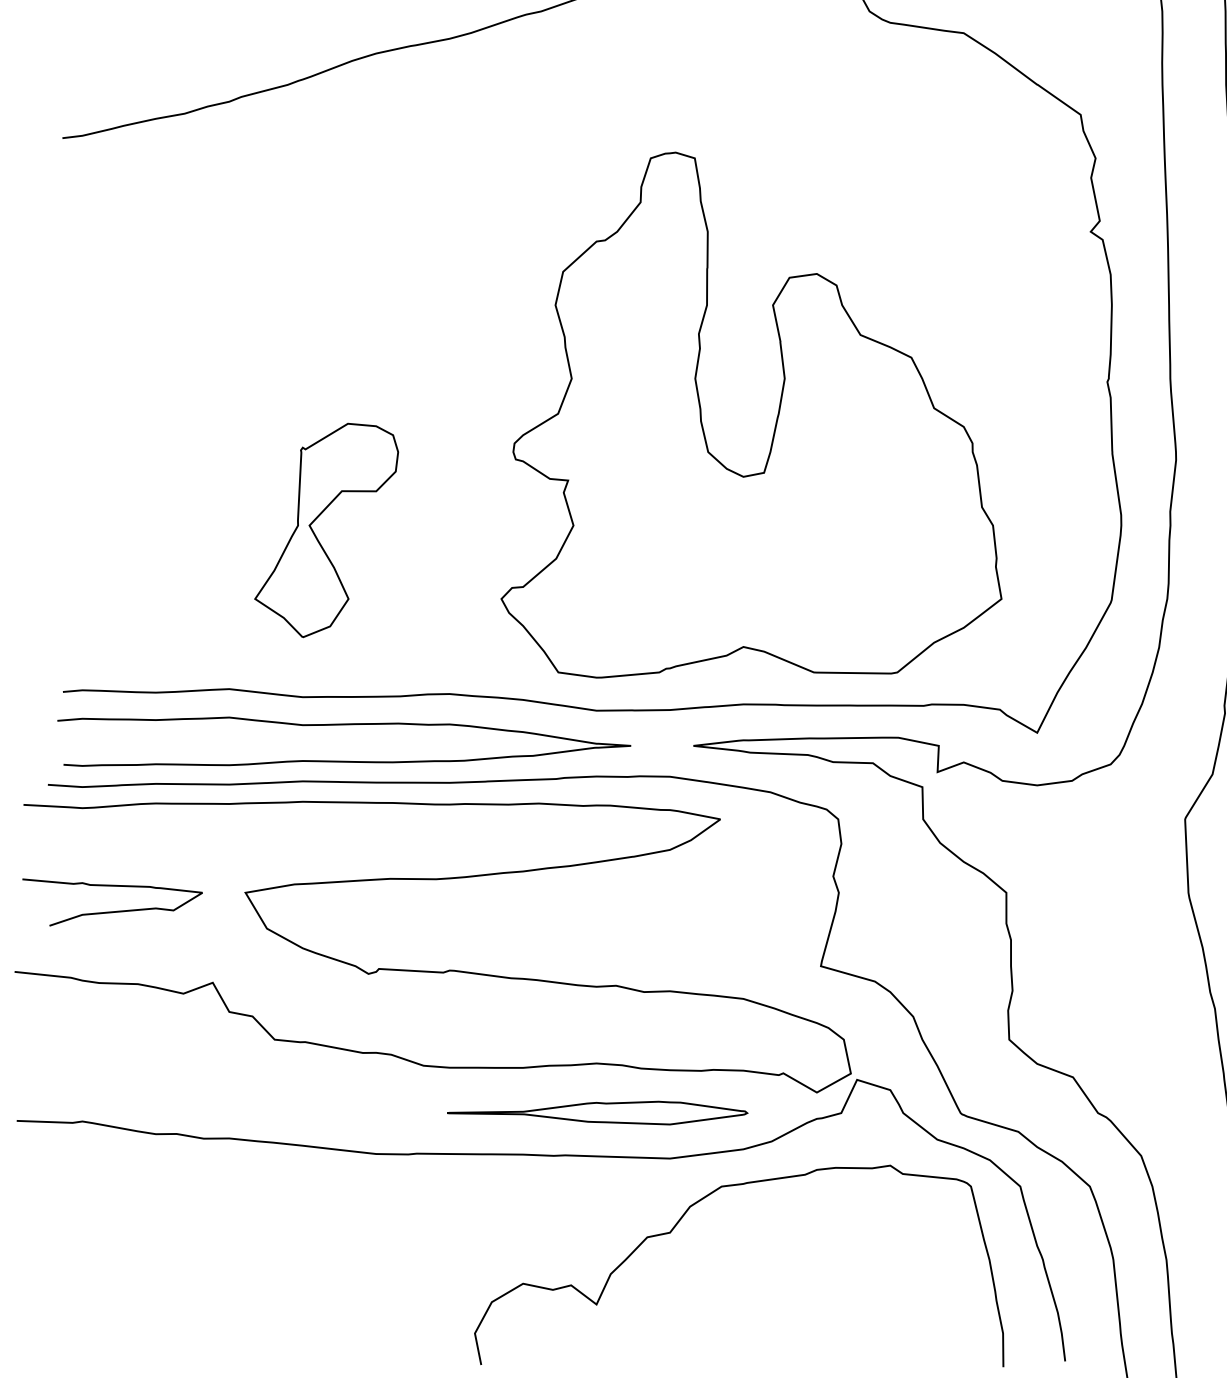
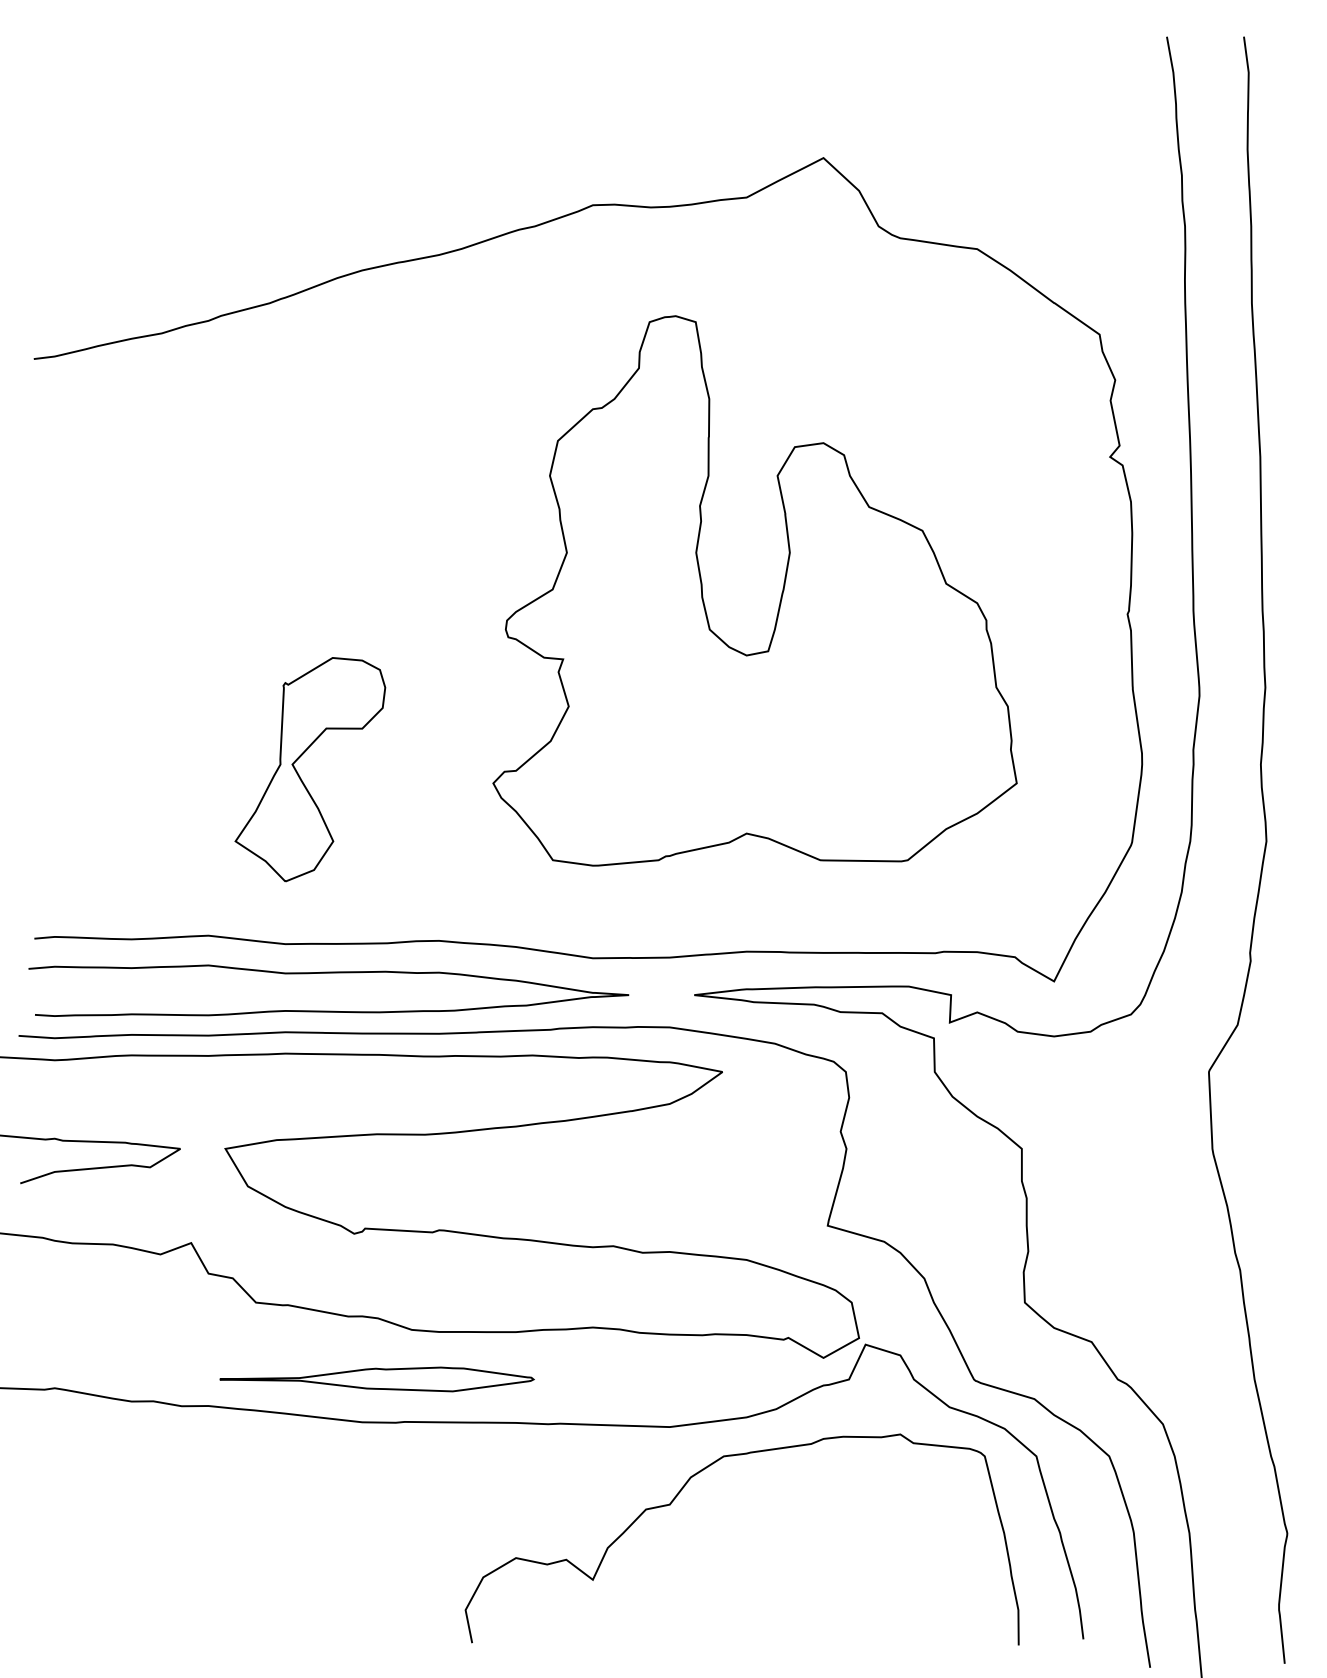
part: (775, 421) -> (780, 597), moved
part: (597, 1113) -> (376, 1379), moved

